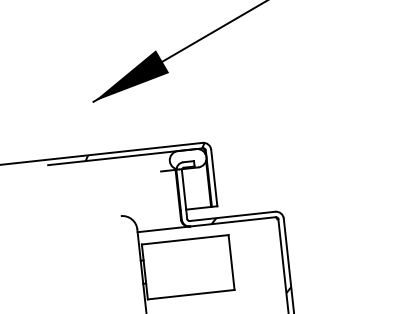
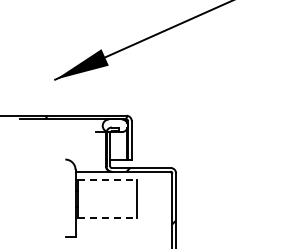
line: (185, 239) -> (107, 180), solid -> dashed
line: (191, 294) -> (107, 218), solid -> dashed

